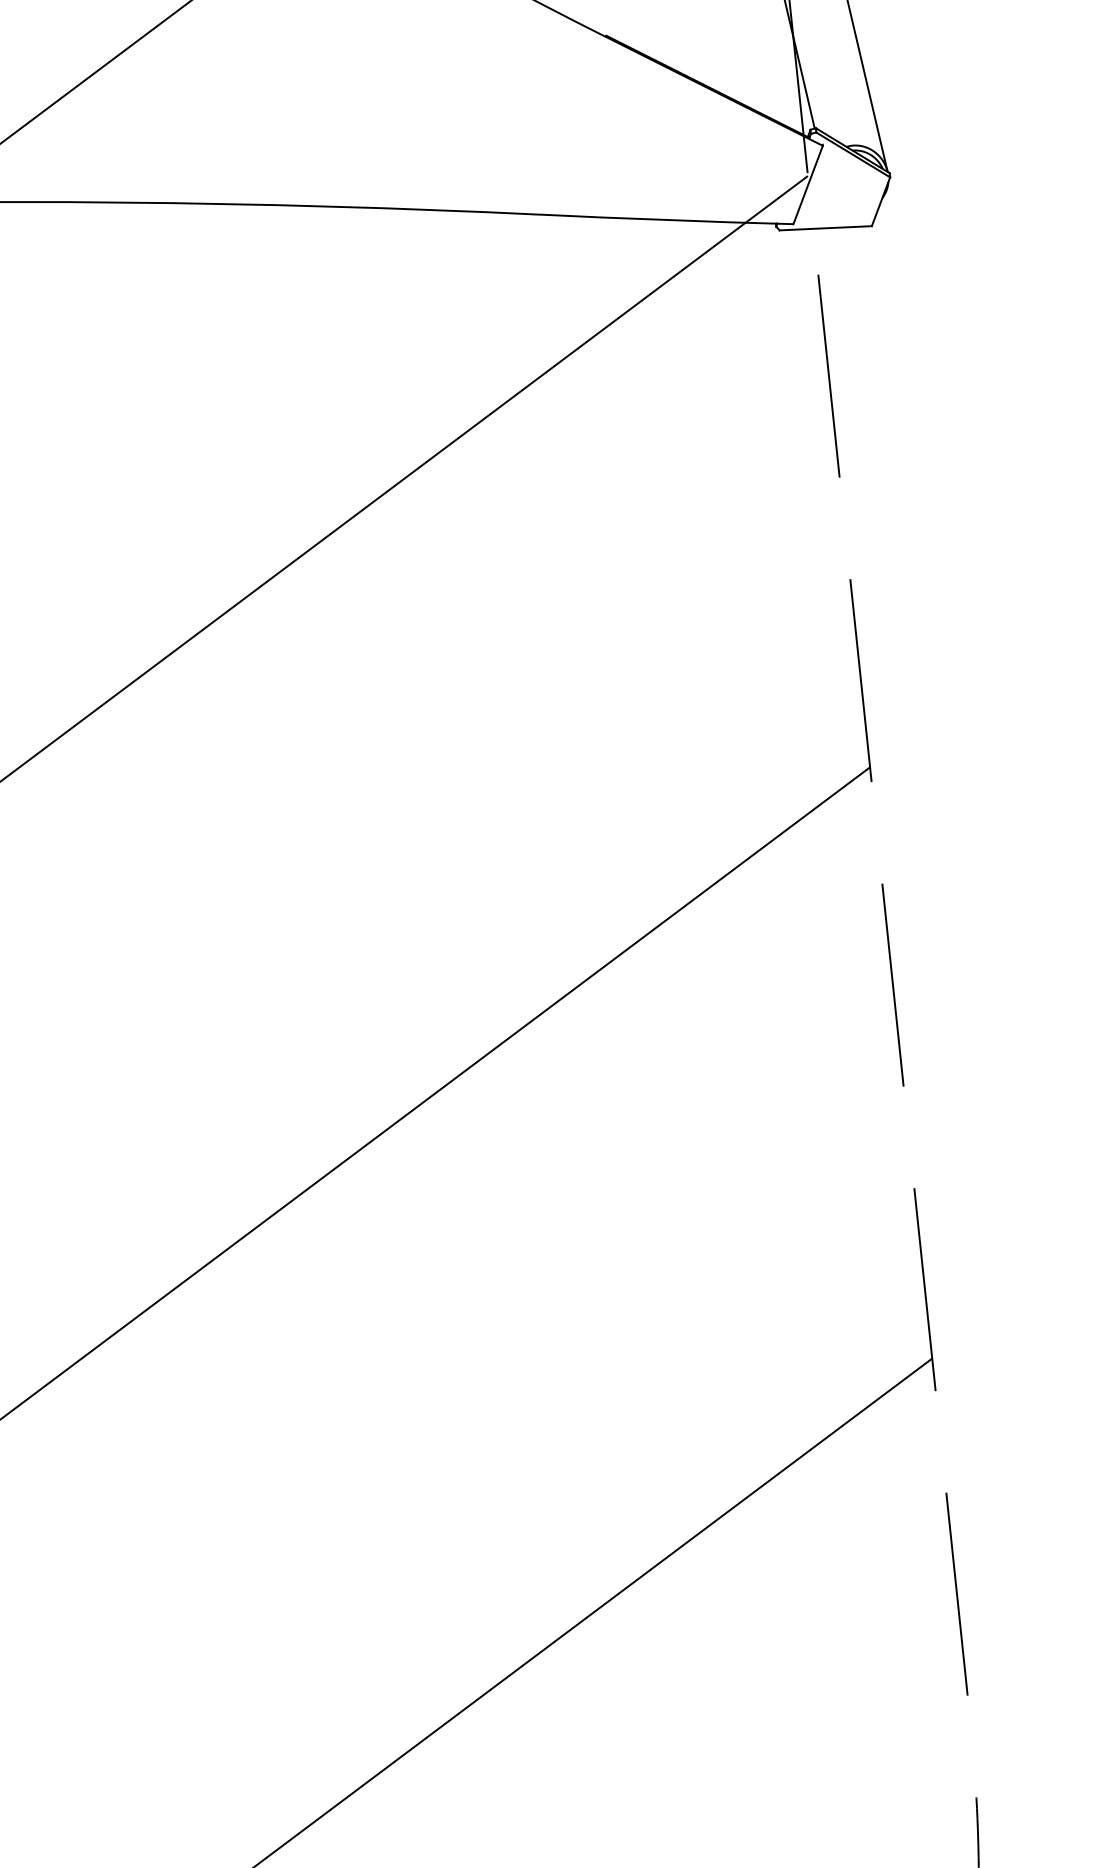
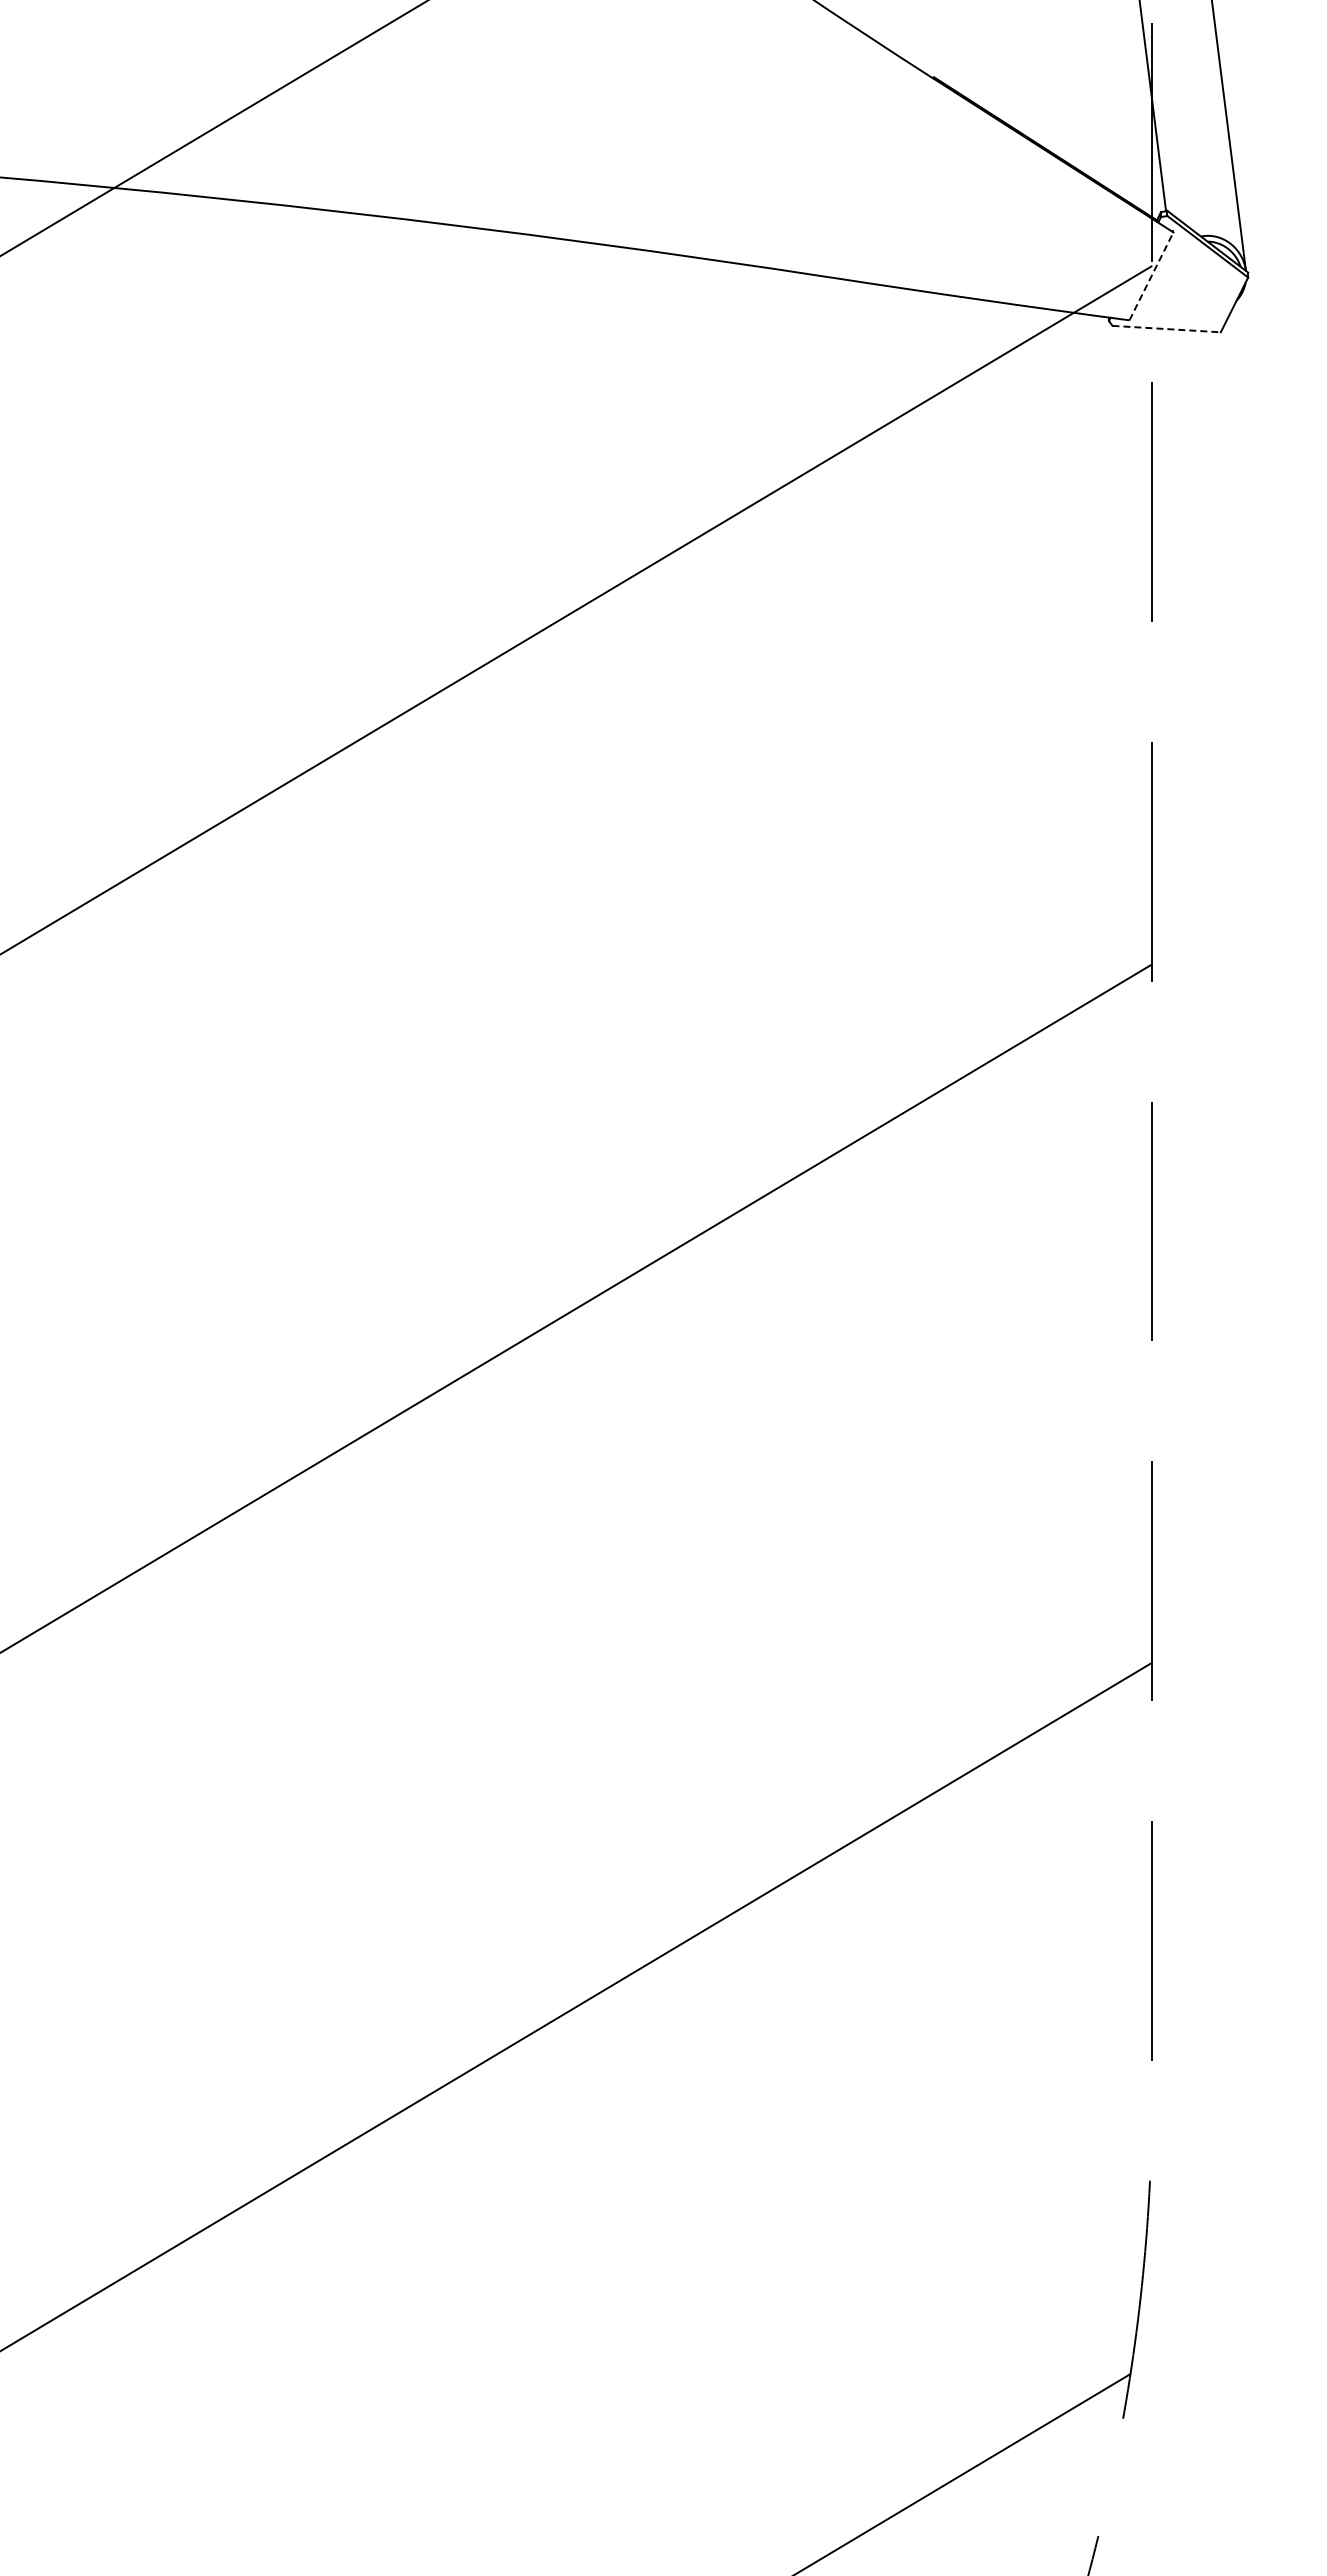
line: (808, 184) -> (1151, 275), solid -> dashed
line: (826, 228) -> (1167, 329), solid -> dashed

